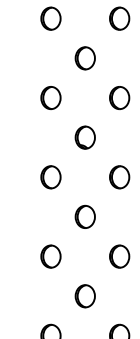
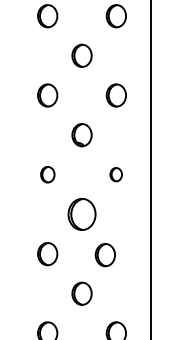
part: (50, 177) -> (47, 174), size x0.7
part: (118, 177) -> (115, 174), size x0.6
part: (84, 217) -> (81, 214), size x1.4
part: (118, 257) -> (104, 255), moved

